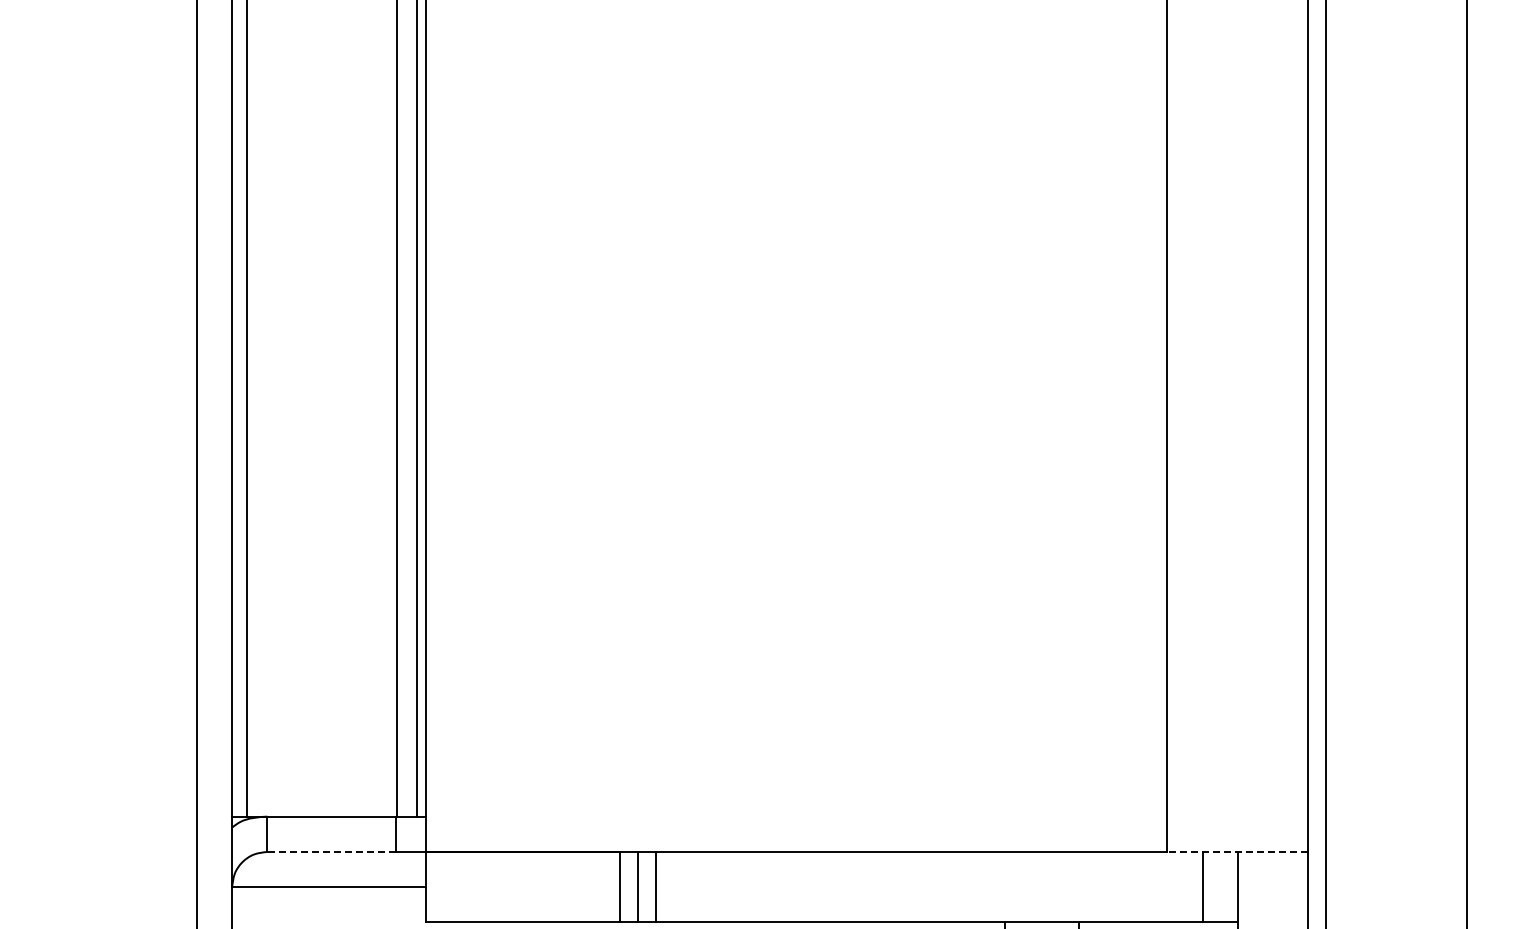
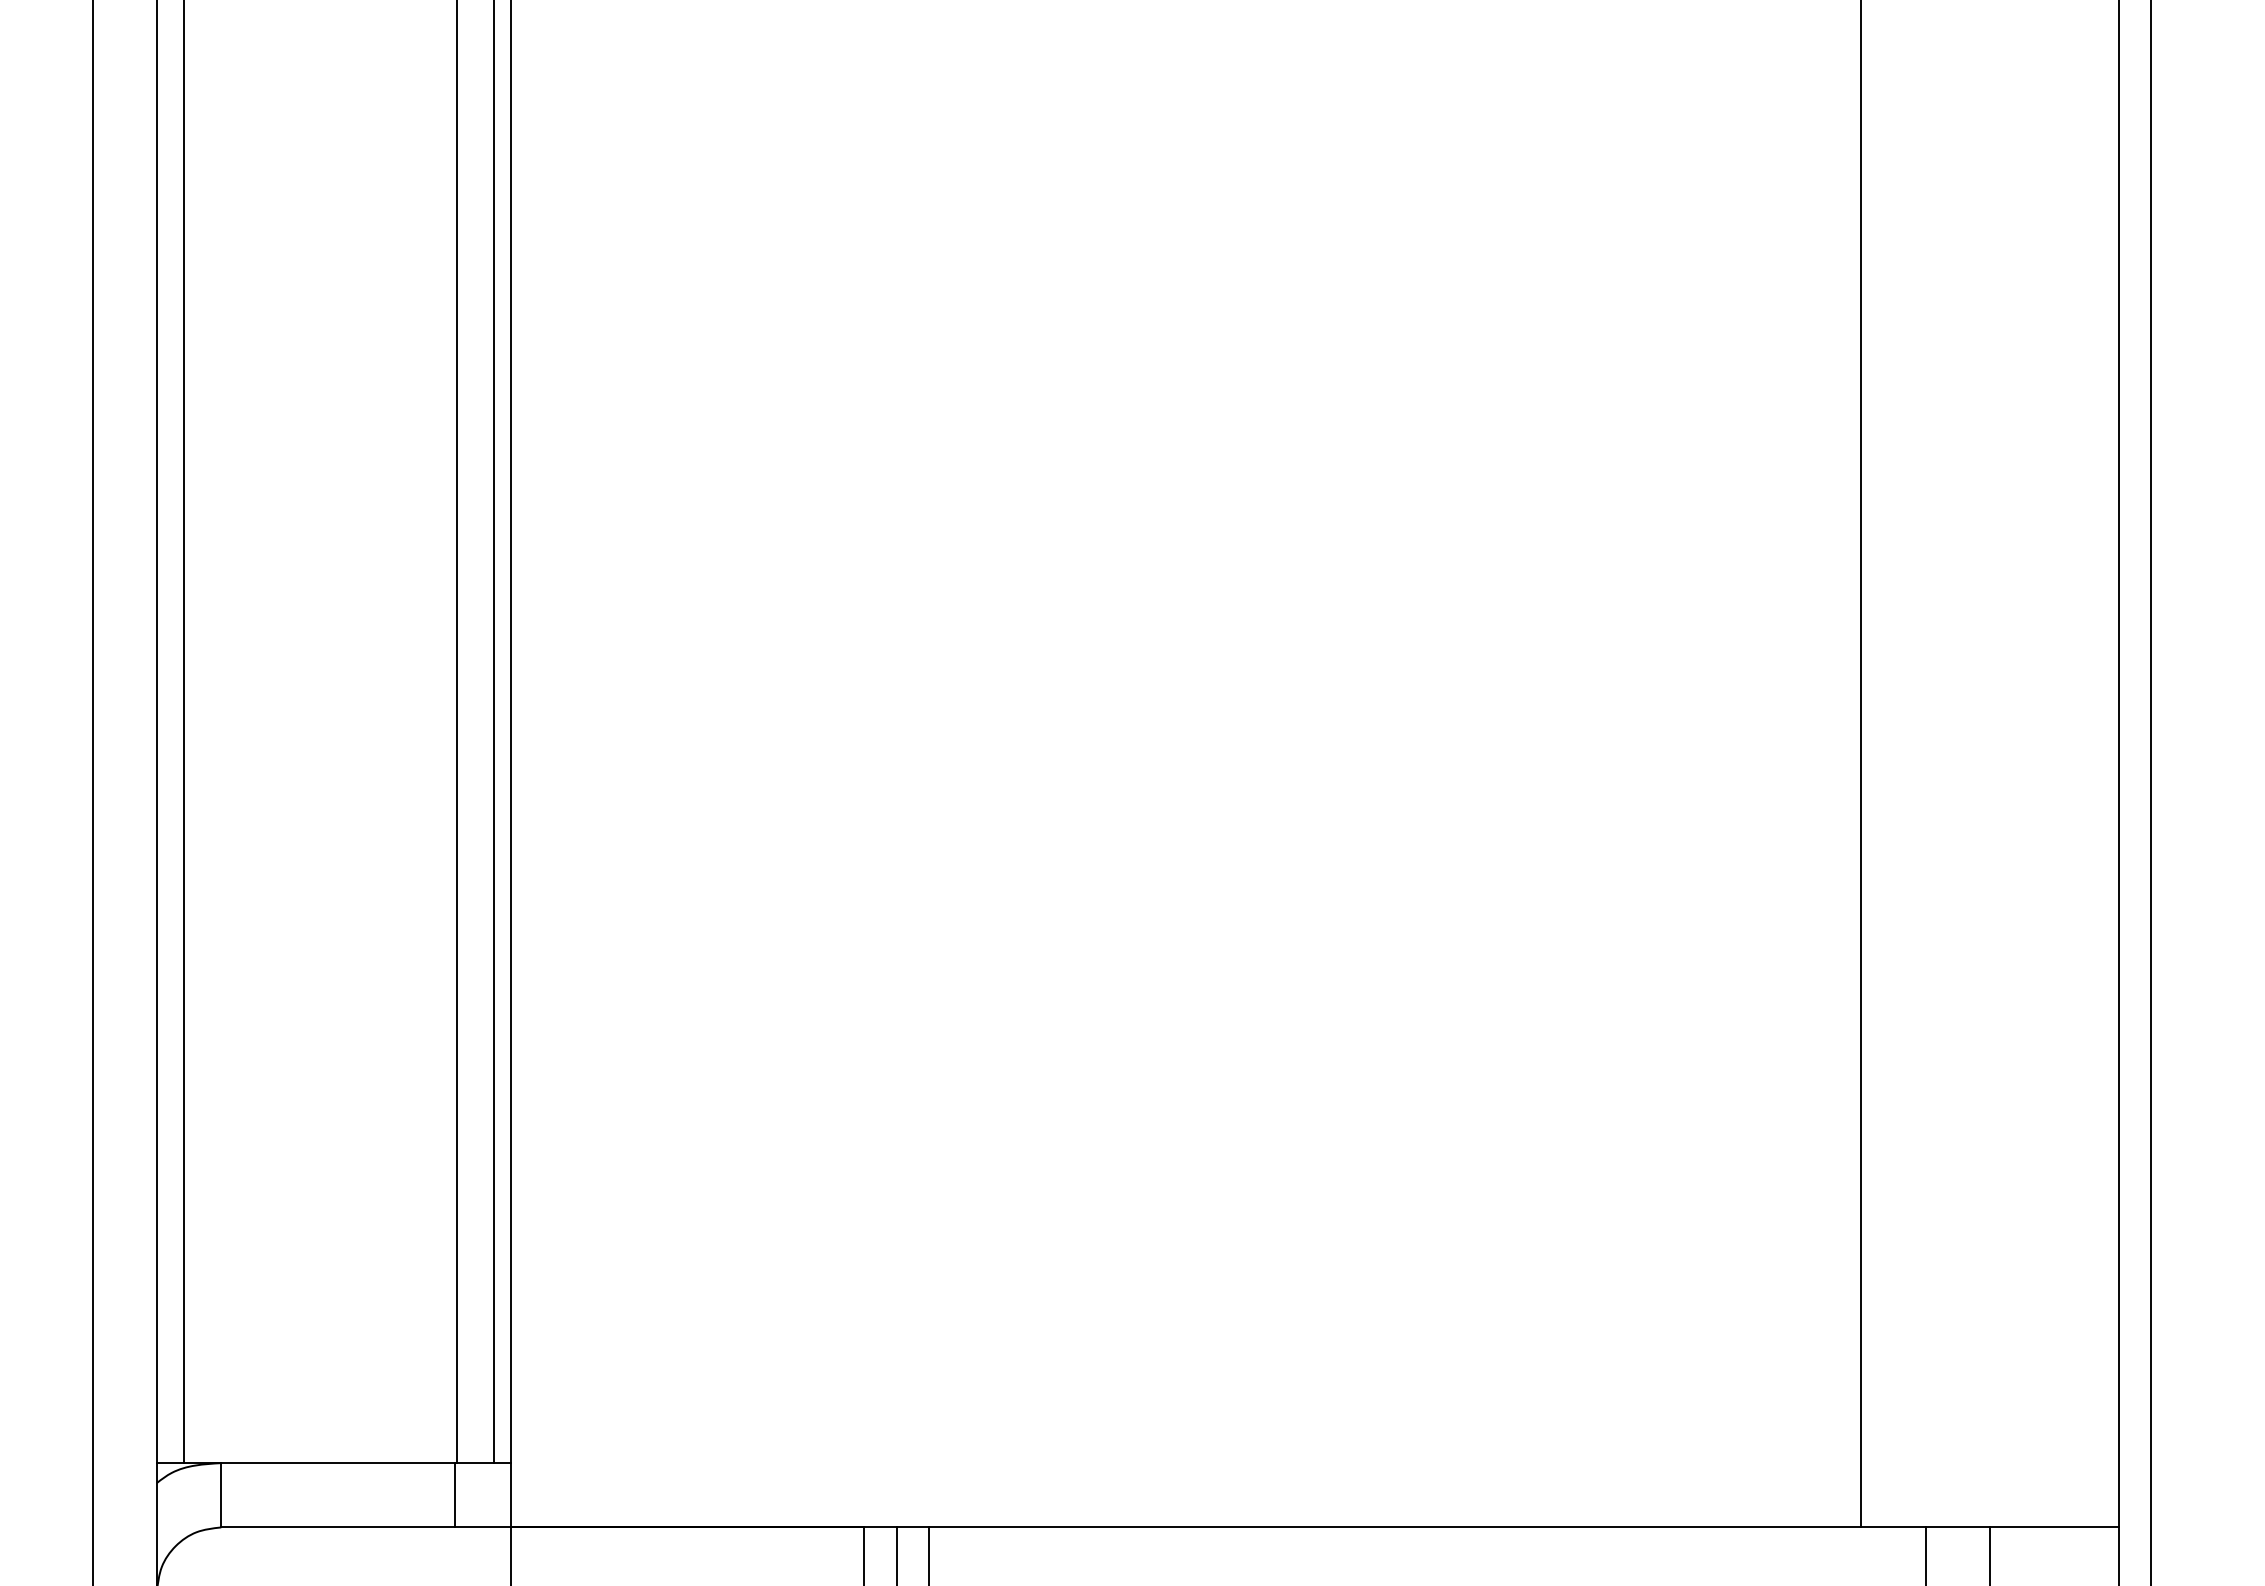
line: (331, 851) -> (337, 1526), dashed -> solid
line: (1237, 851) -> (1989, 1526), dashed -> solid

